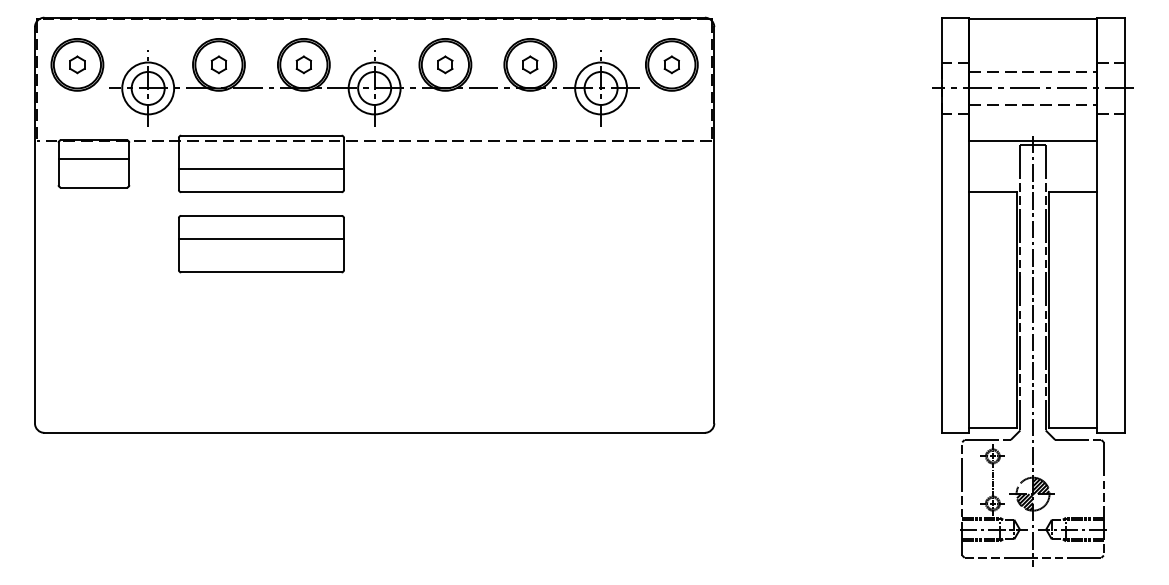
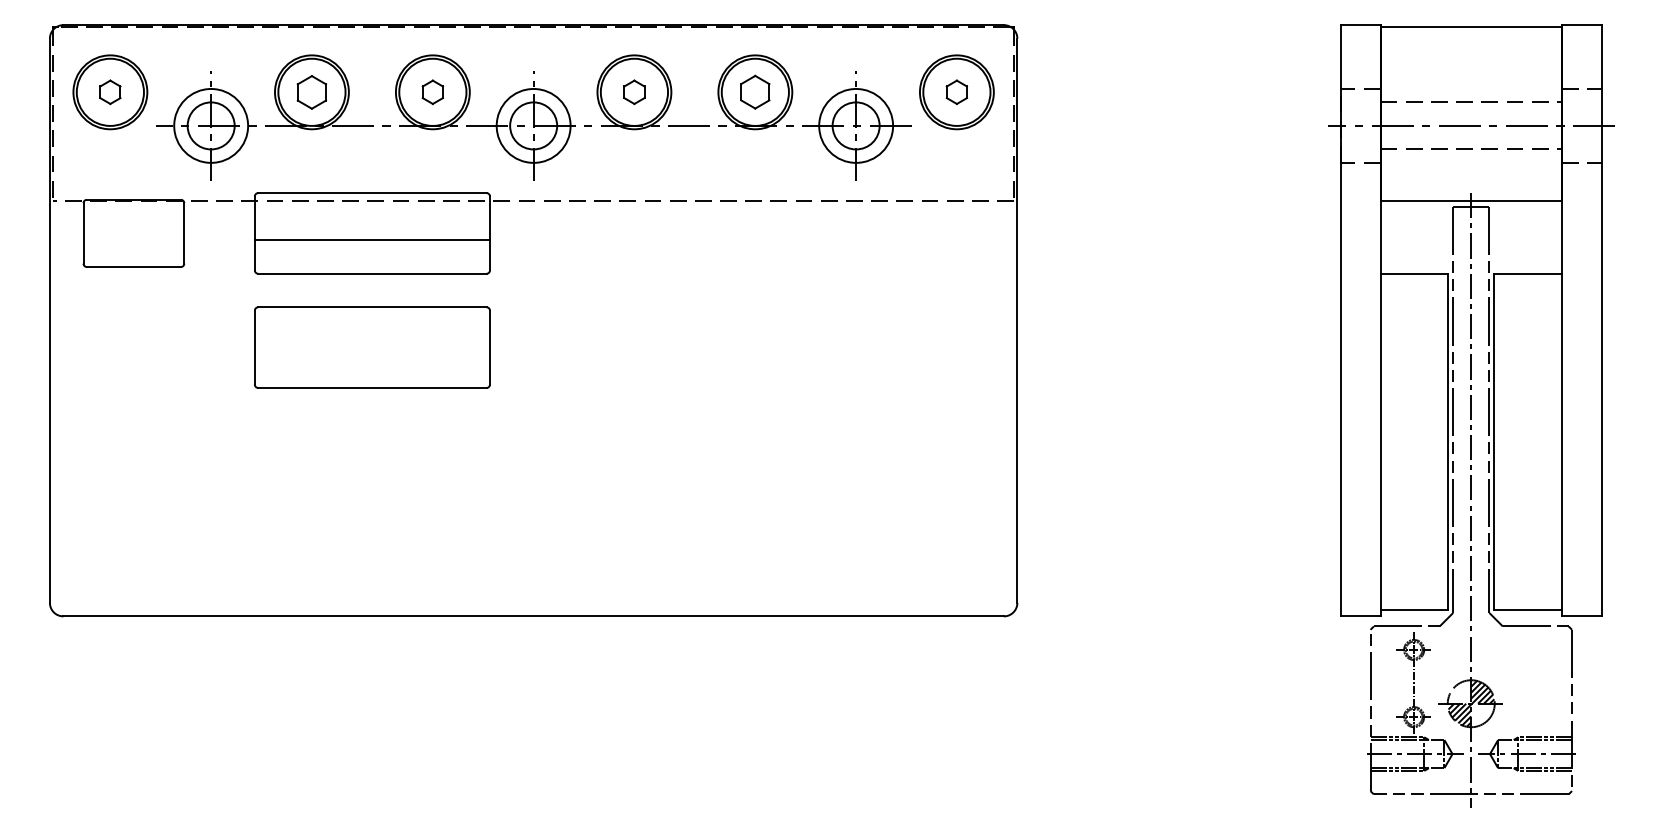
part: (218, 64) -> (311, 91), size x1.4
part: (530, 64) -> (755, 92), size x1.4
line: (93, 159) -> (133, 226), removed
line: (260, 239) -> (371, 340), removed

